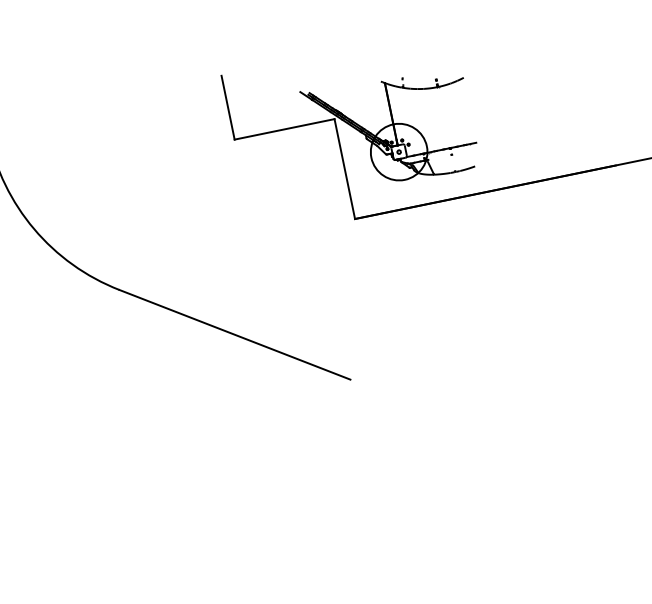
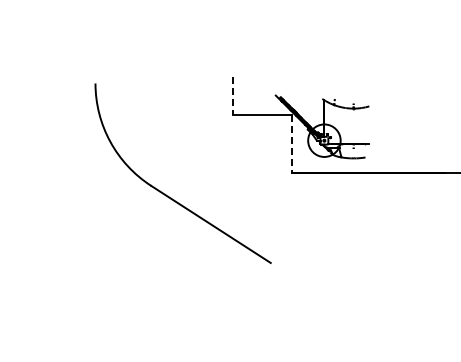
line: (228, 108) -> (233, 96), solid -> dashed
line: (344, 170) -> (291, 144), solid -> dashed

